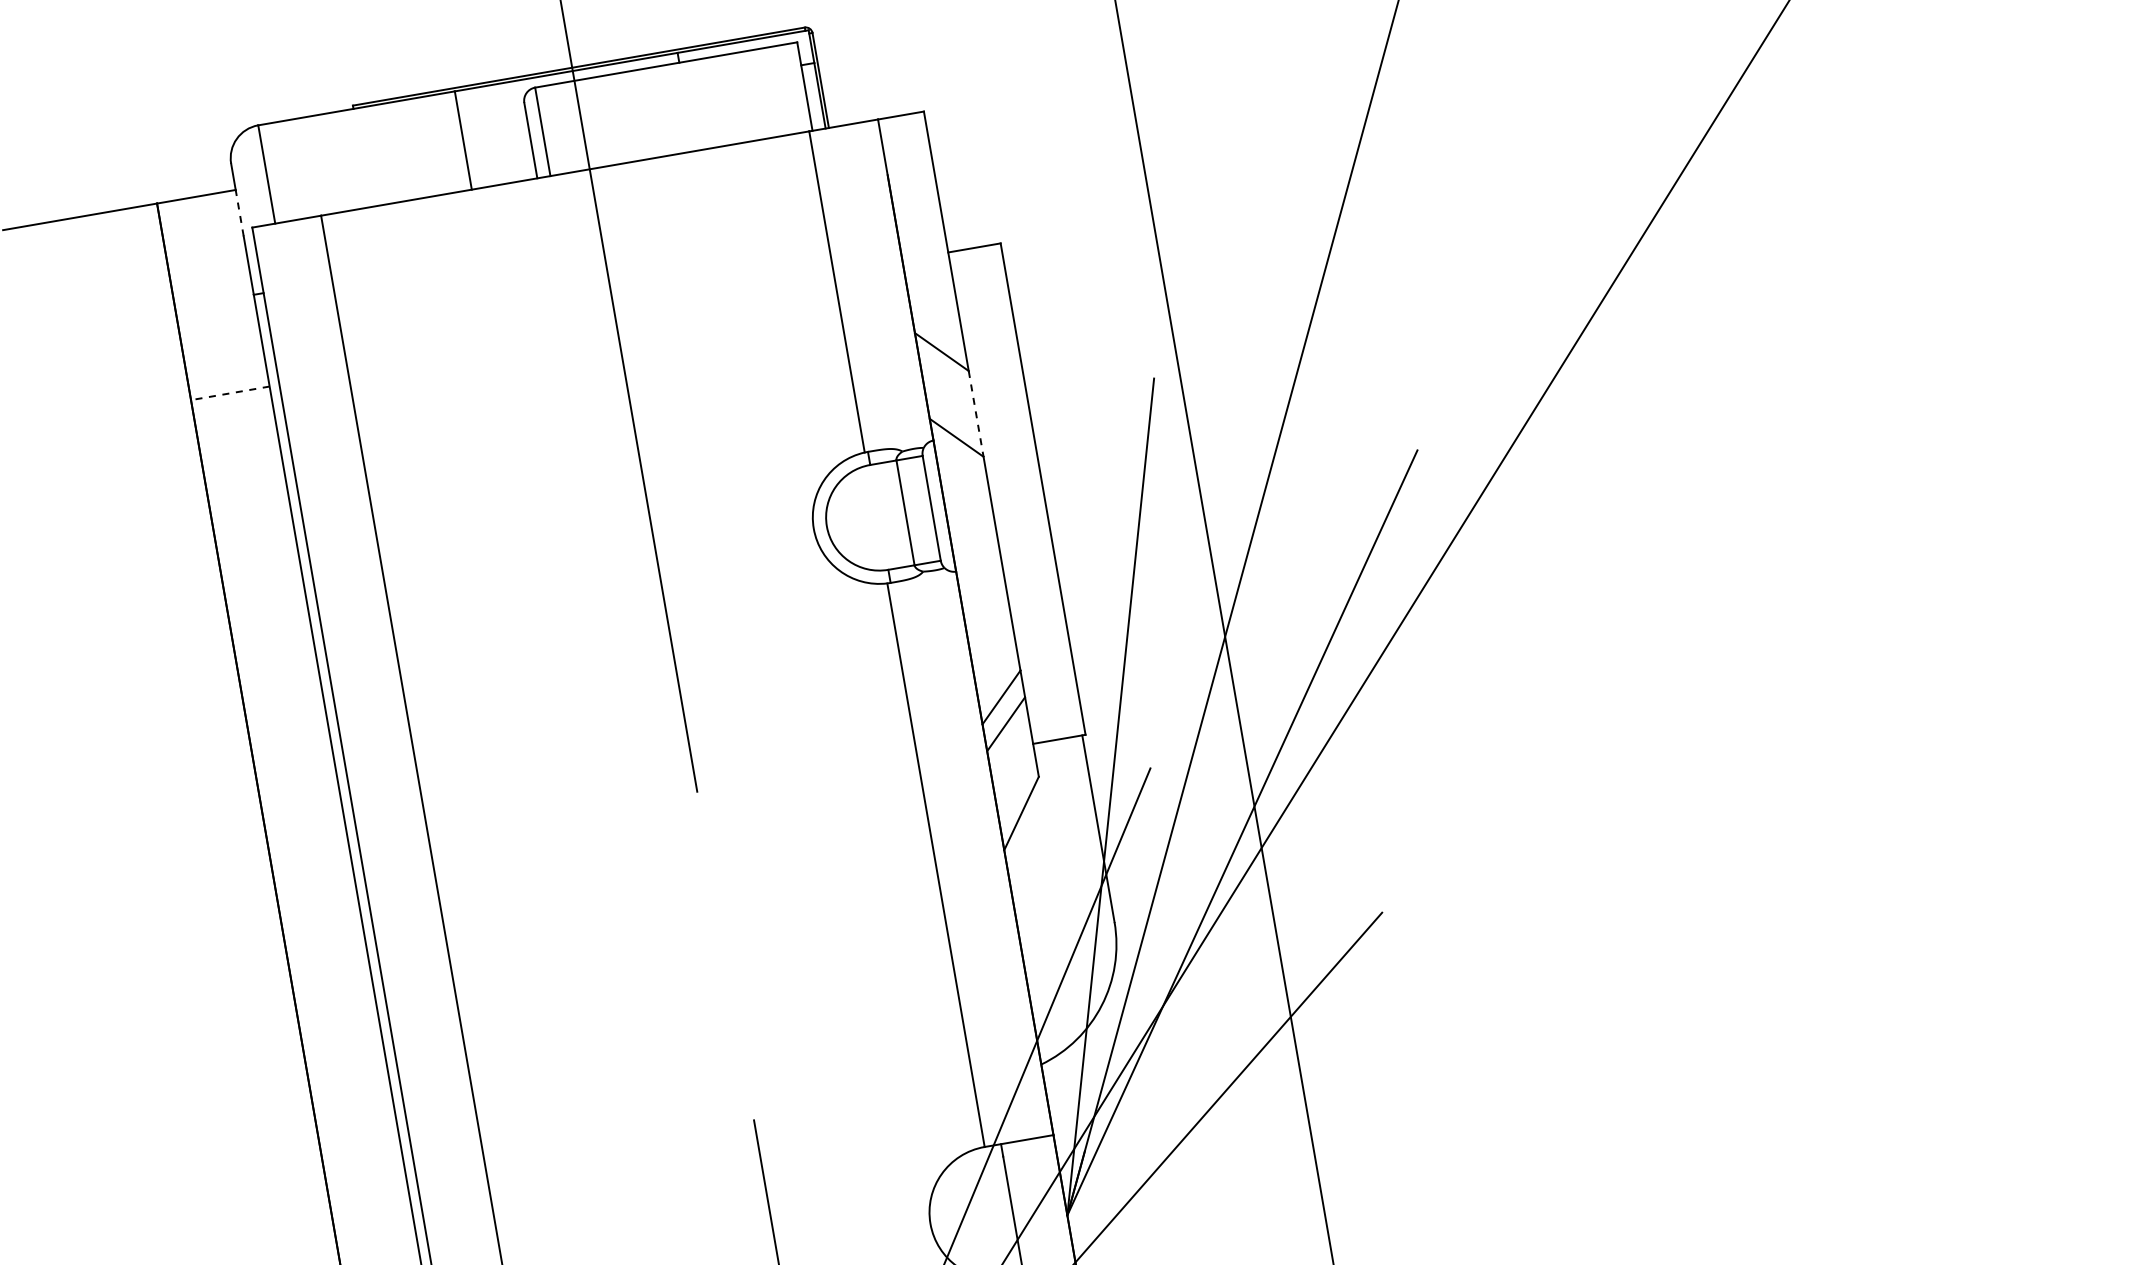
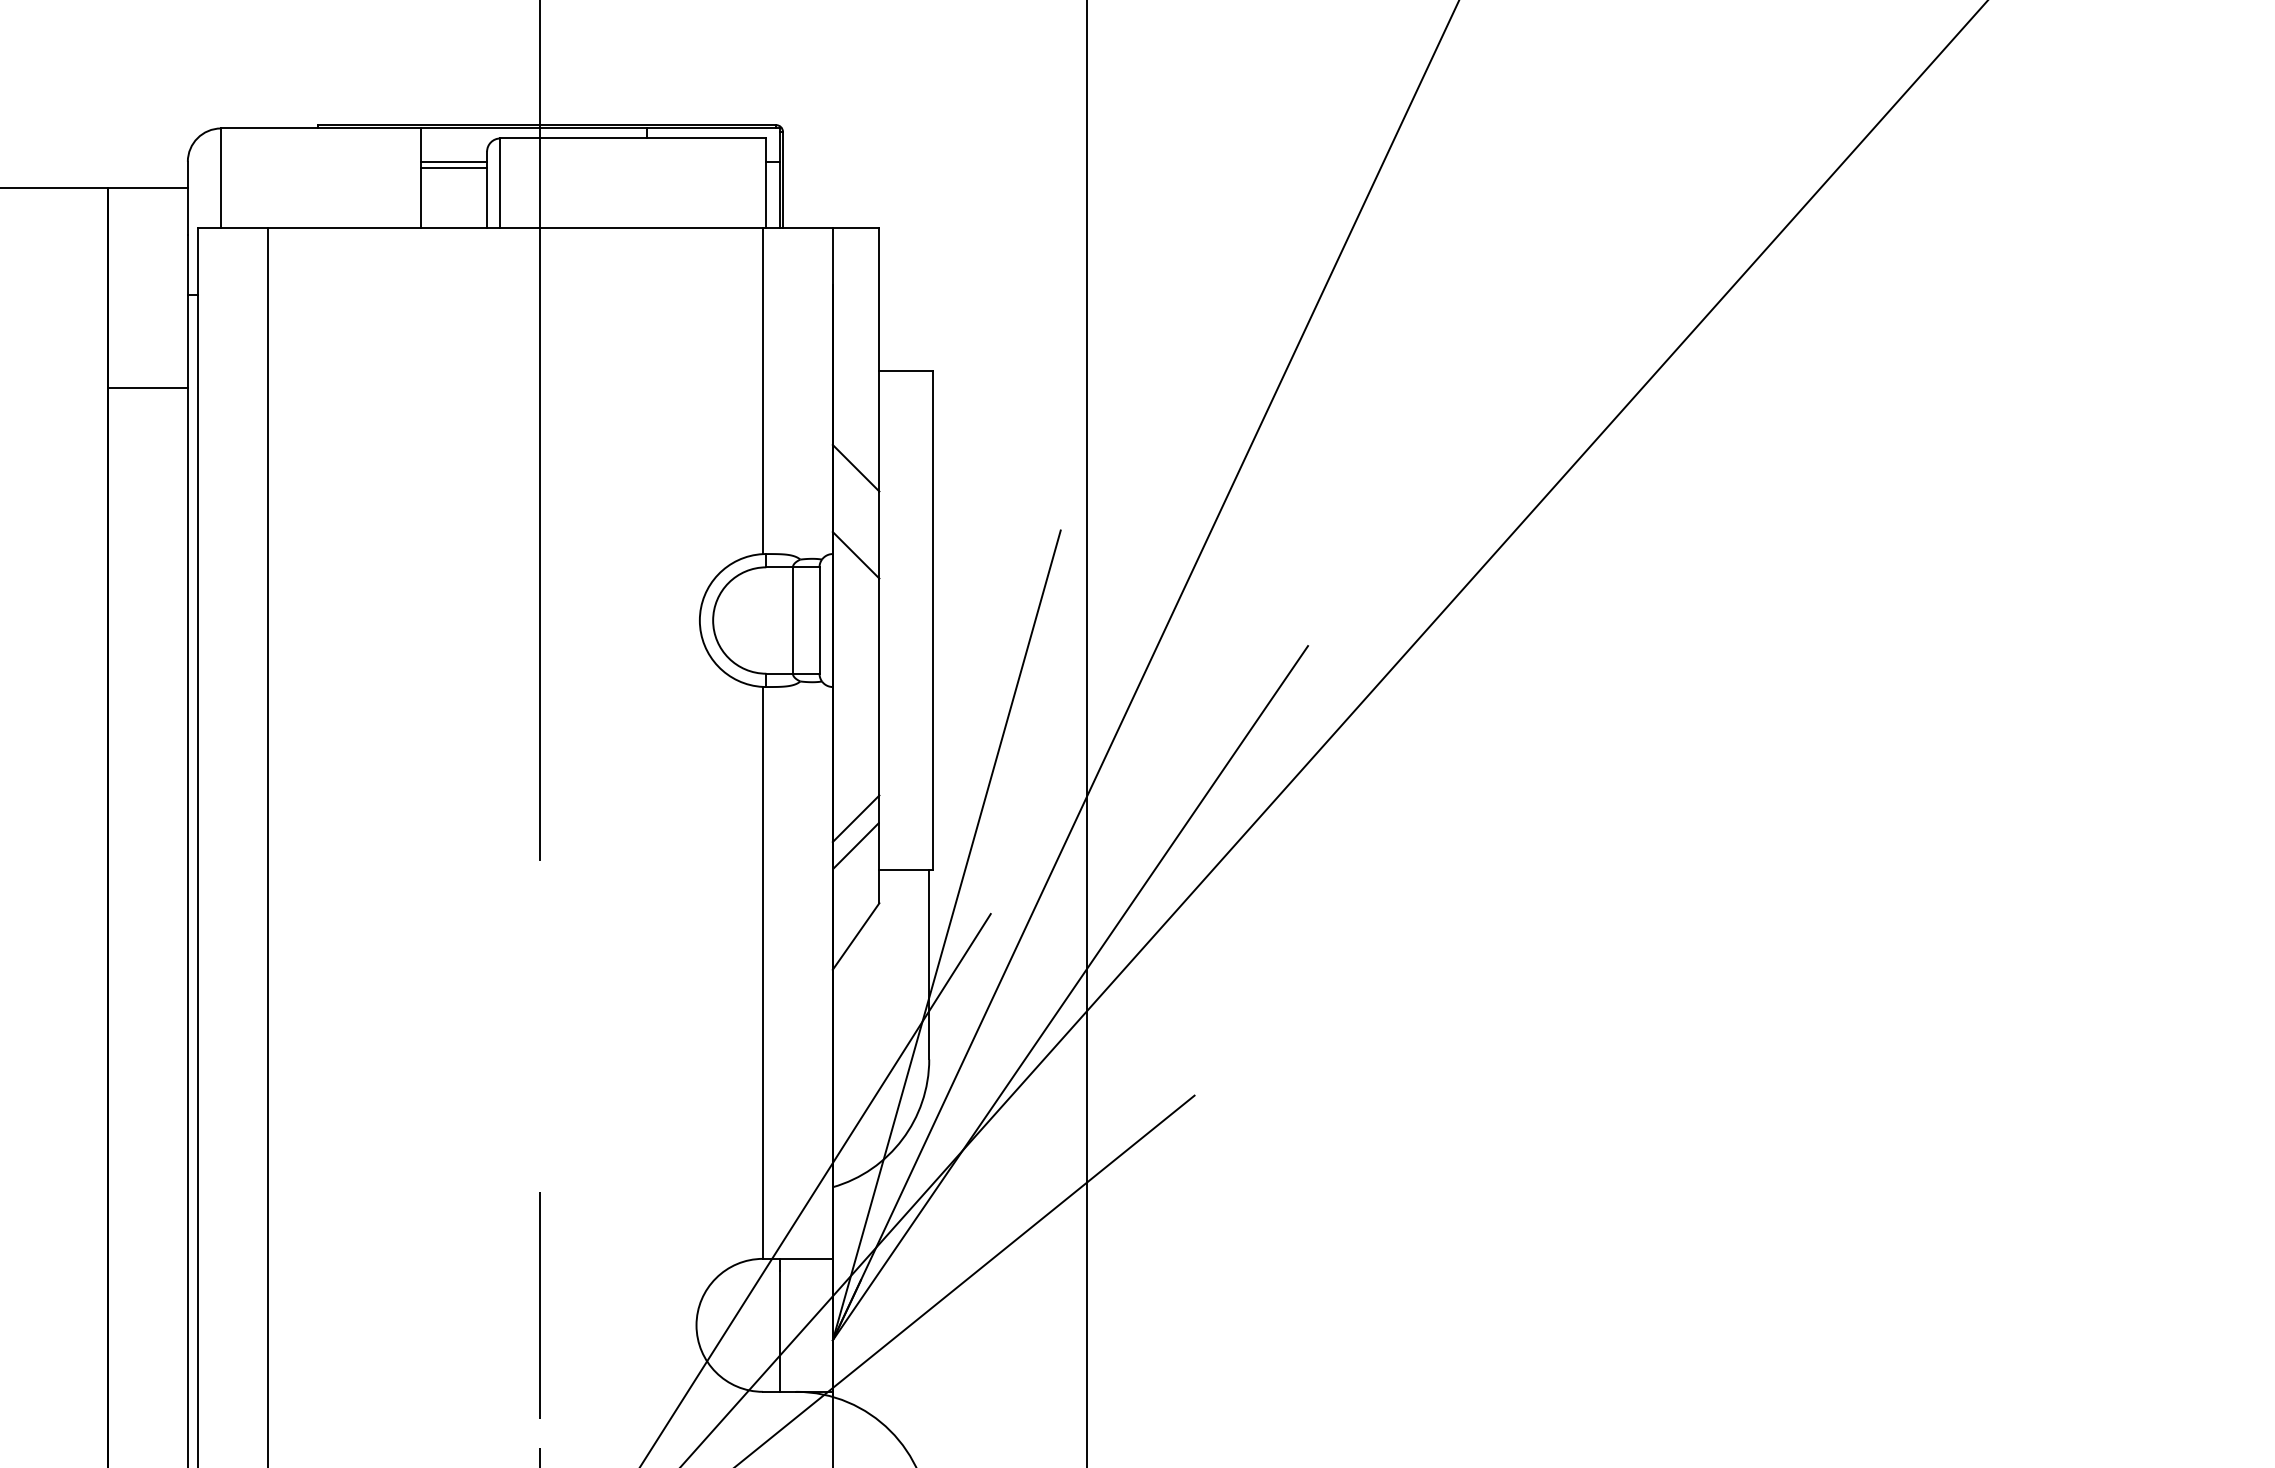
line: (492, 118) -> (453, 161), added
line: (494, 125) -> (453, 168), added
line: (239, 212) -> (187, 211), dashed -> solid
line: (229, 393) -> (147, 387), dashed -> solid
line: (976, 414) -> (879, 535), dashed -> solid

